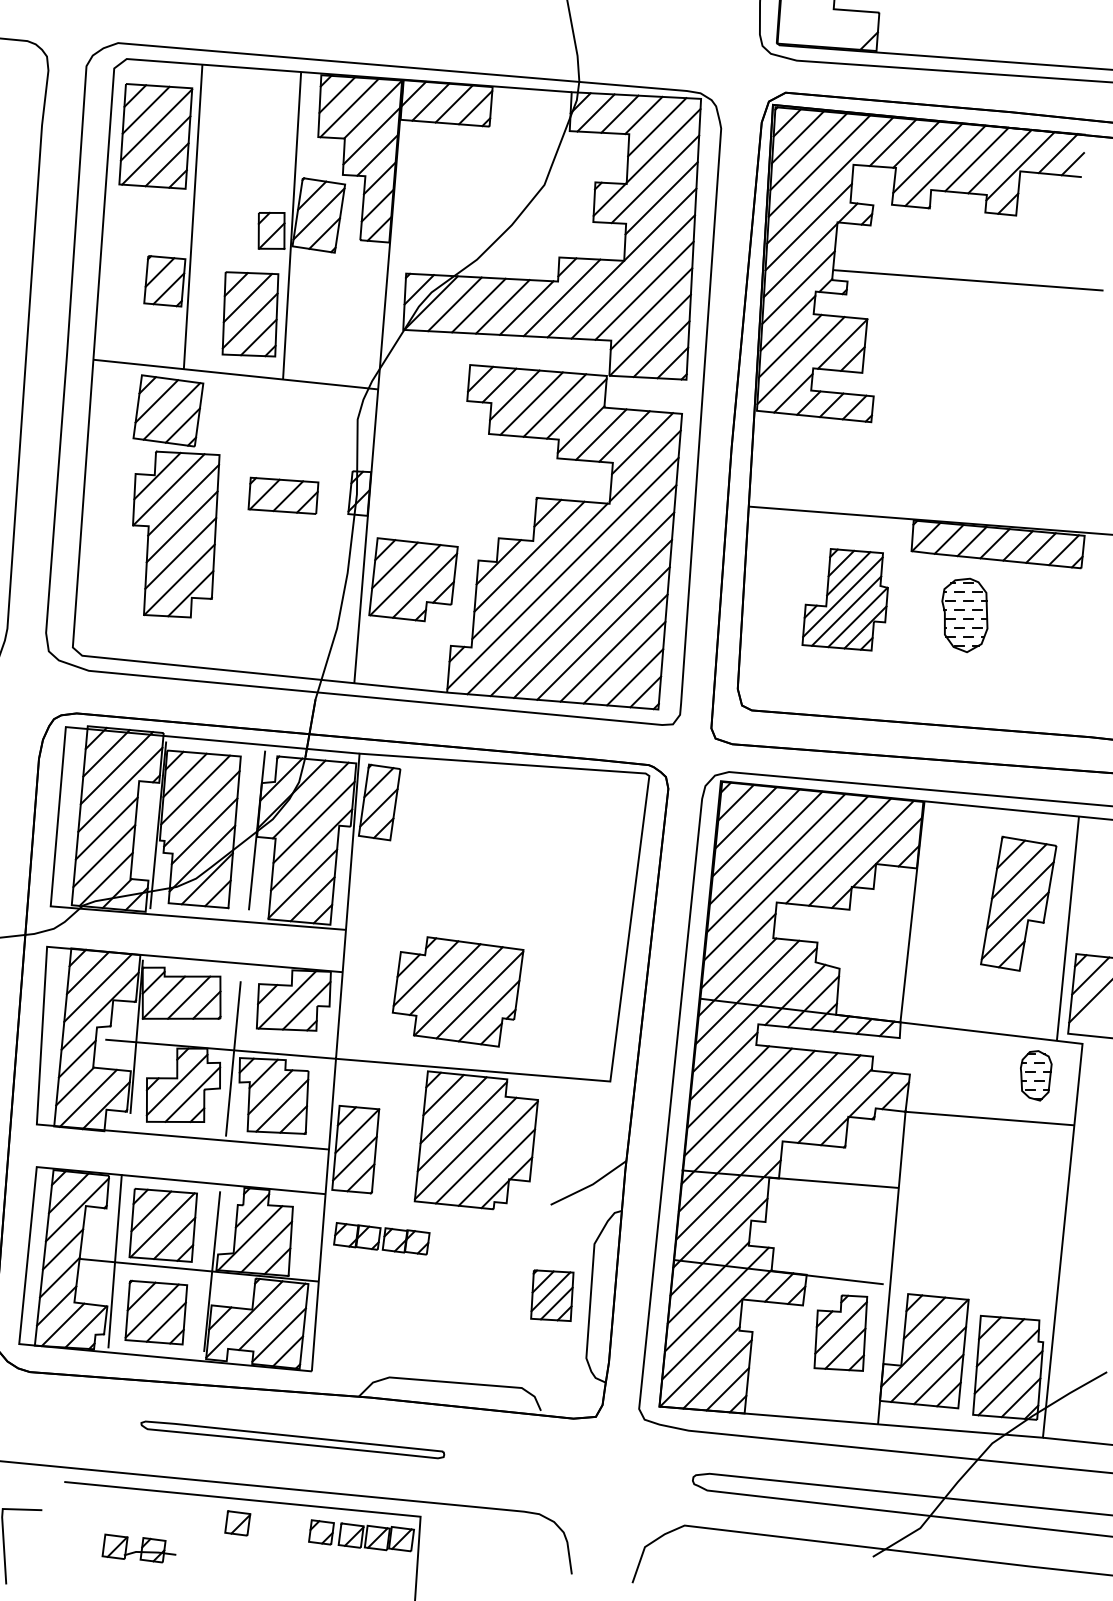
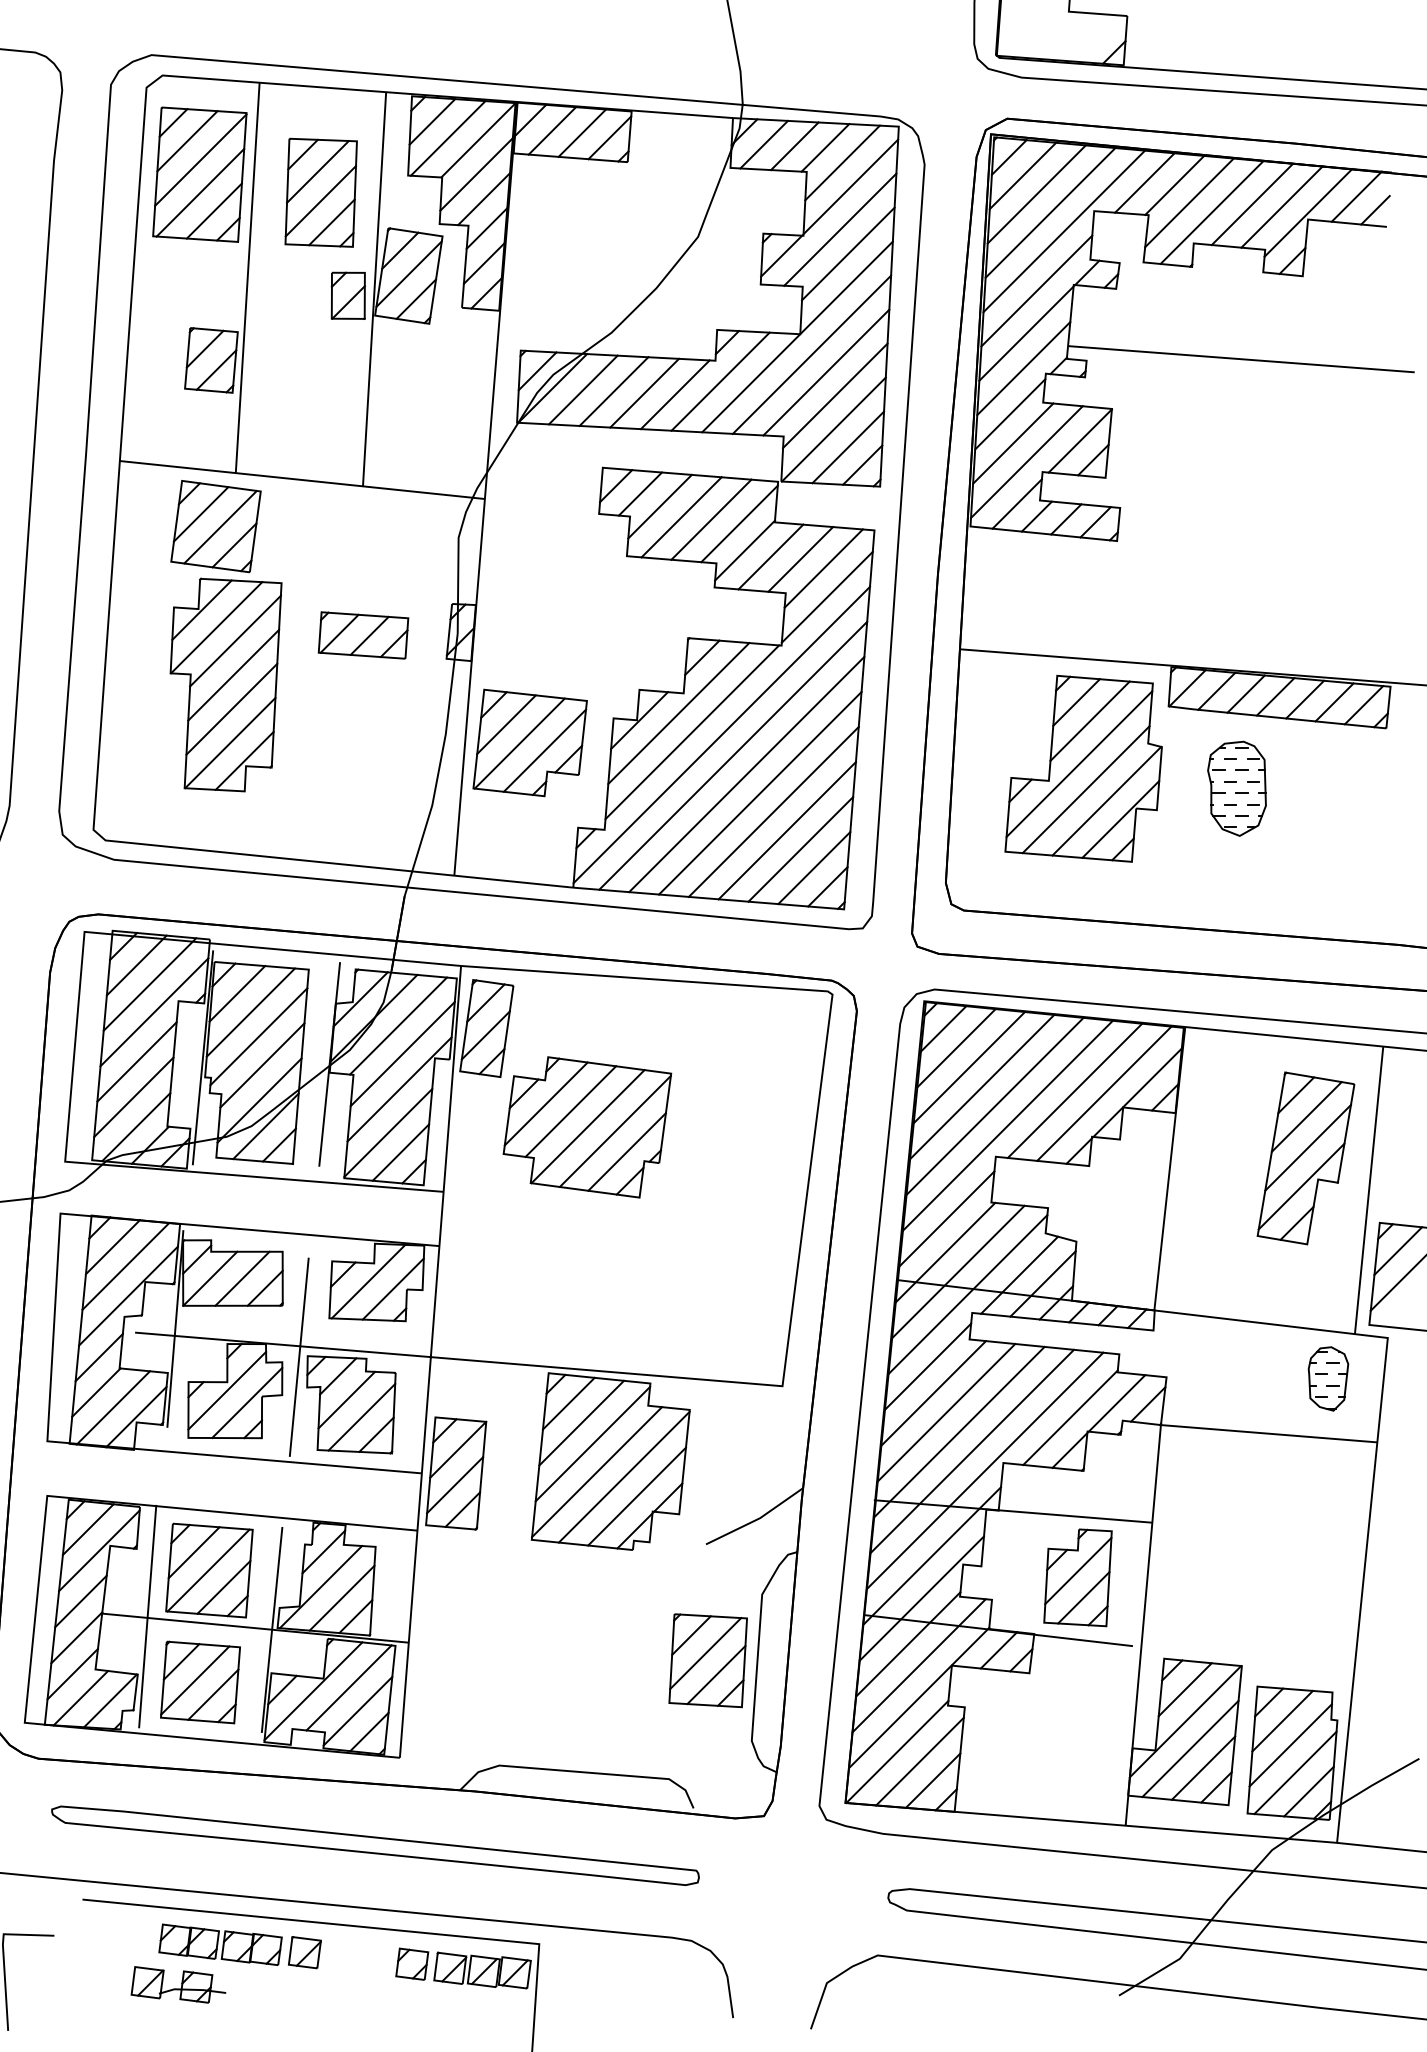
part: (249, 314) -> (320, 192), moved
part: (845, 599) -> (1083, 768), size x1.43
part: (458, 992) -> (587, 1127), moved
part: (381, 1238) -> (220, 1944), moved
part: (551, 1295) -> (707, 1660), size x1.43
part: (840, 1332) -> (1077, 1577), moved
part: (292, 1439) -> (375, 1845), size x1.67

